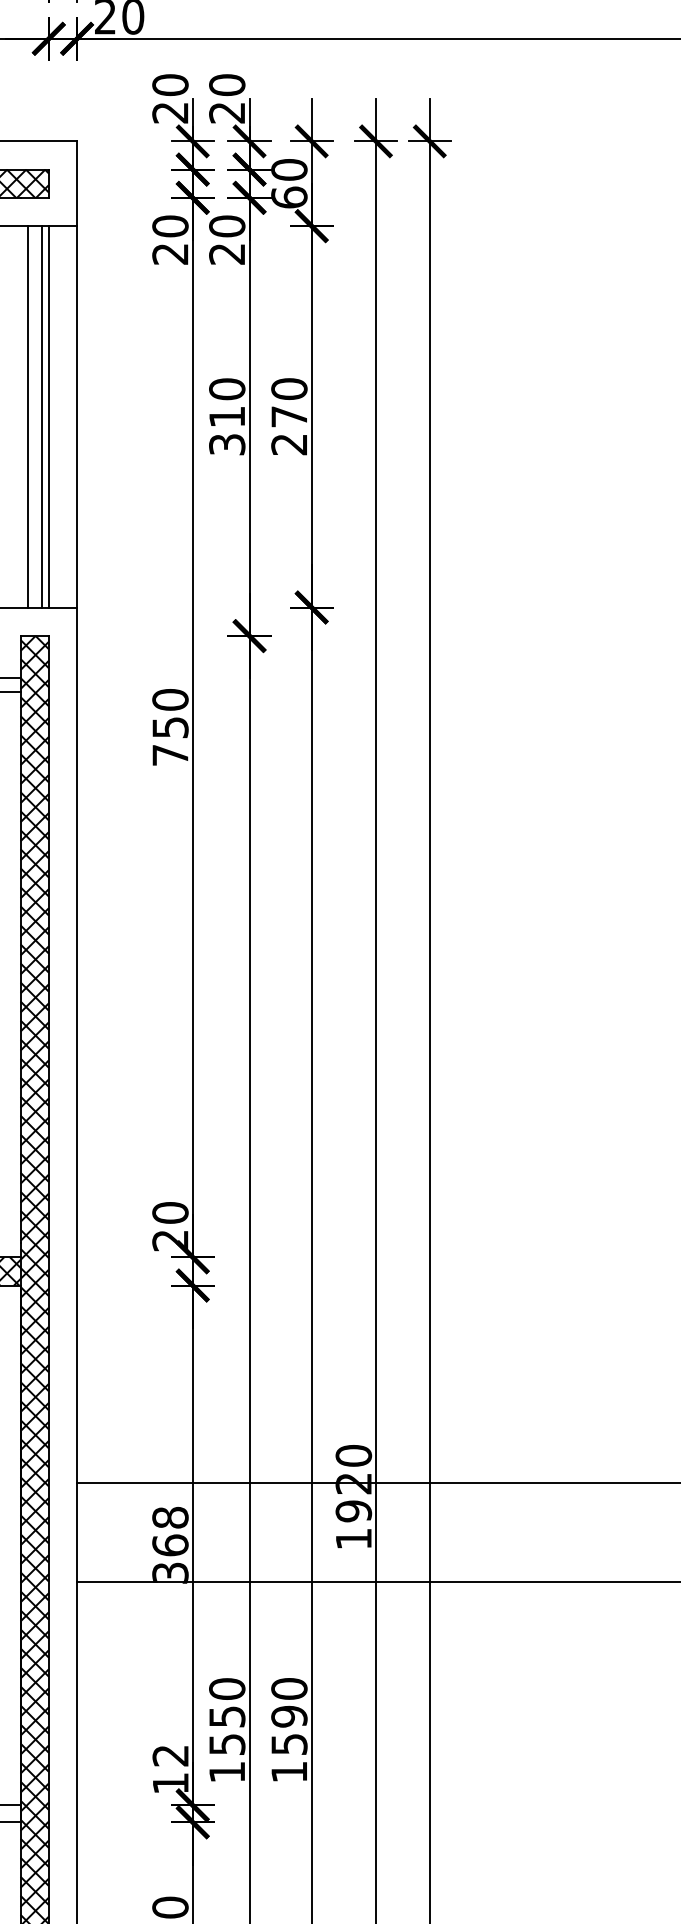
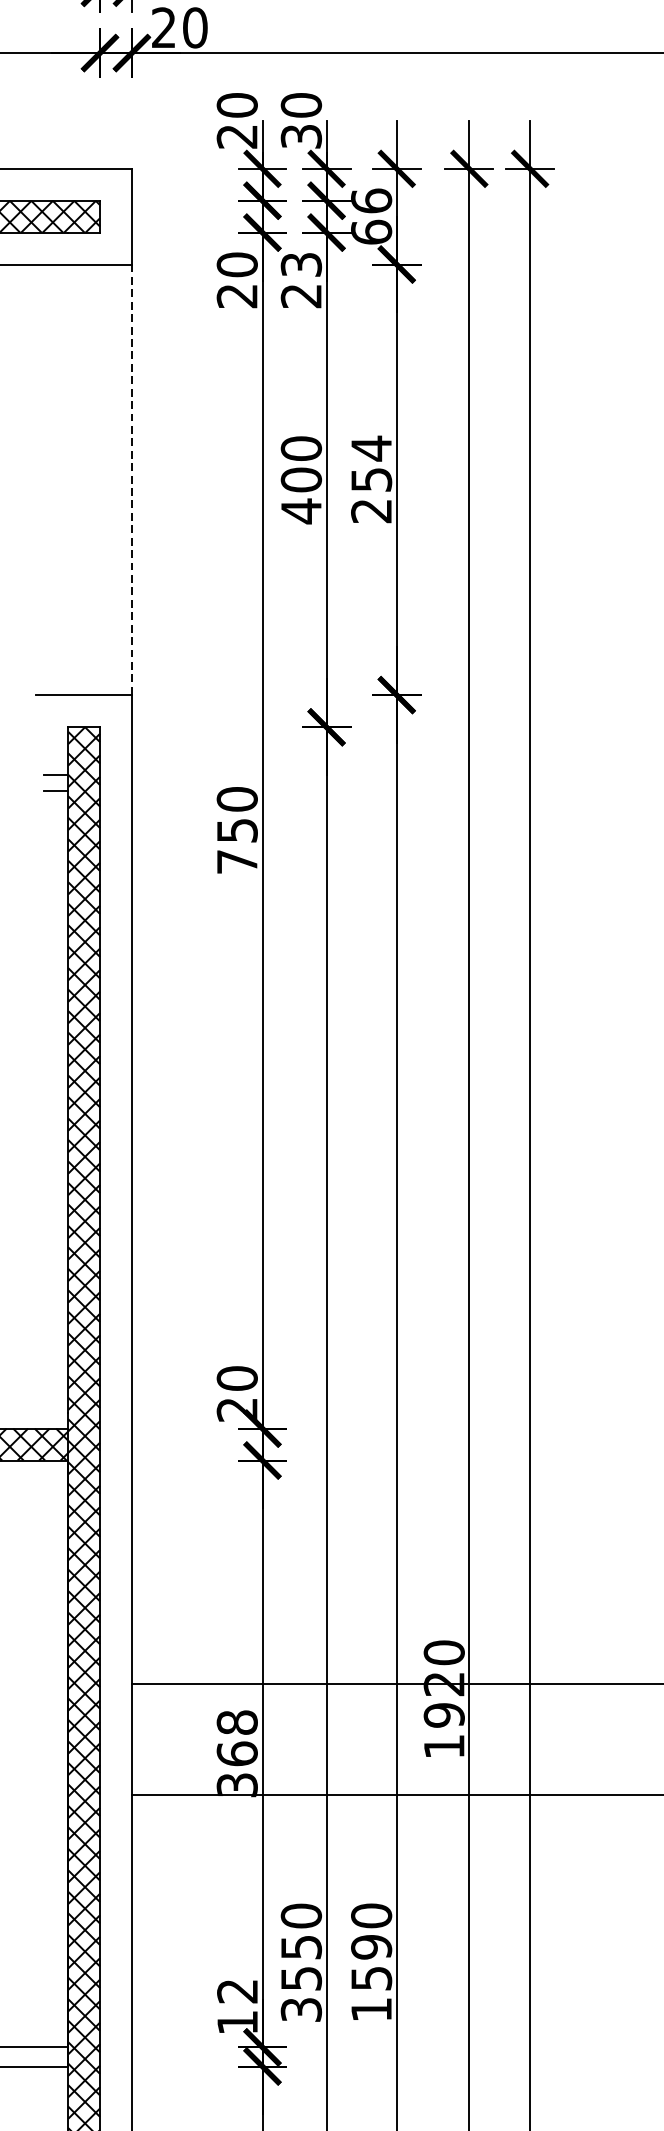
text: (227, 112) -> (301, 136), 20 -> 30
text: (289, 169) -> (371, 200), 60 -> 66
text: (227, 226) -> (301, 264), 20 -> 23
text: (289, 402) -> (371, 463), 270 -> 254
line: (27, 416) -> (75, 479), removed
line: (41, 416) -> (91, 479), removed
line: (48, 416) -> (99, 479), removed
line: (77, 416) -> (132, 479), solid -> dashed
text: (227, 431) -> (301, 496), 310 -> 400
text: (227, 1771) -> (301, 2009), 1550 -> 3550

